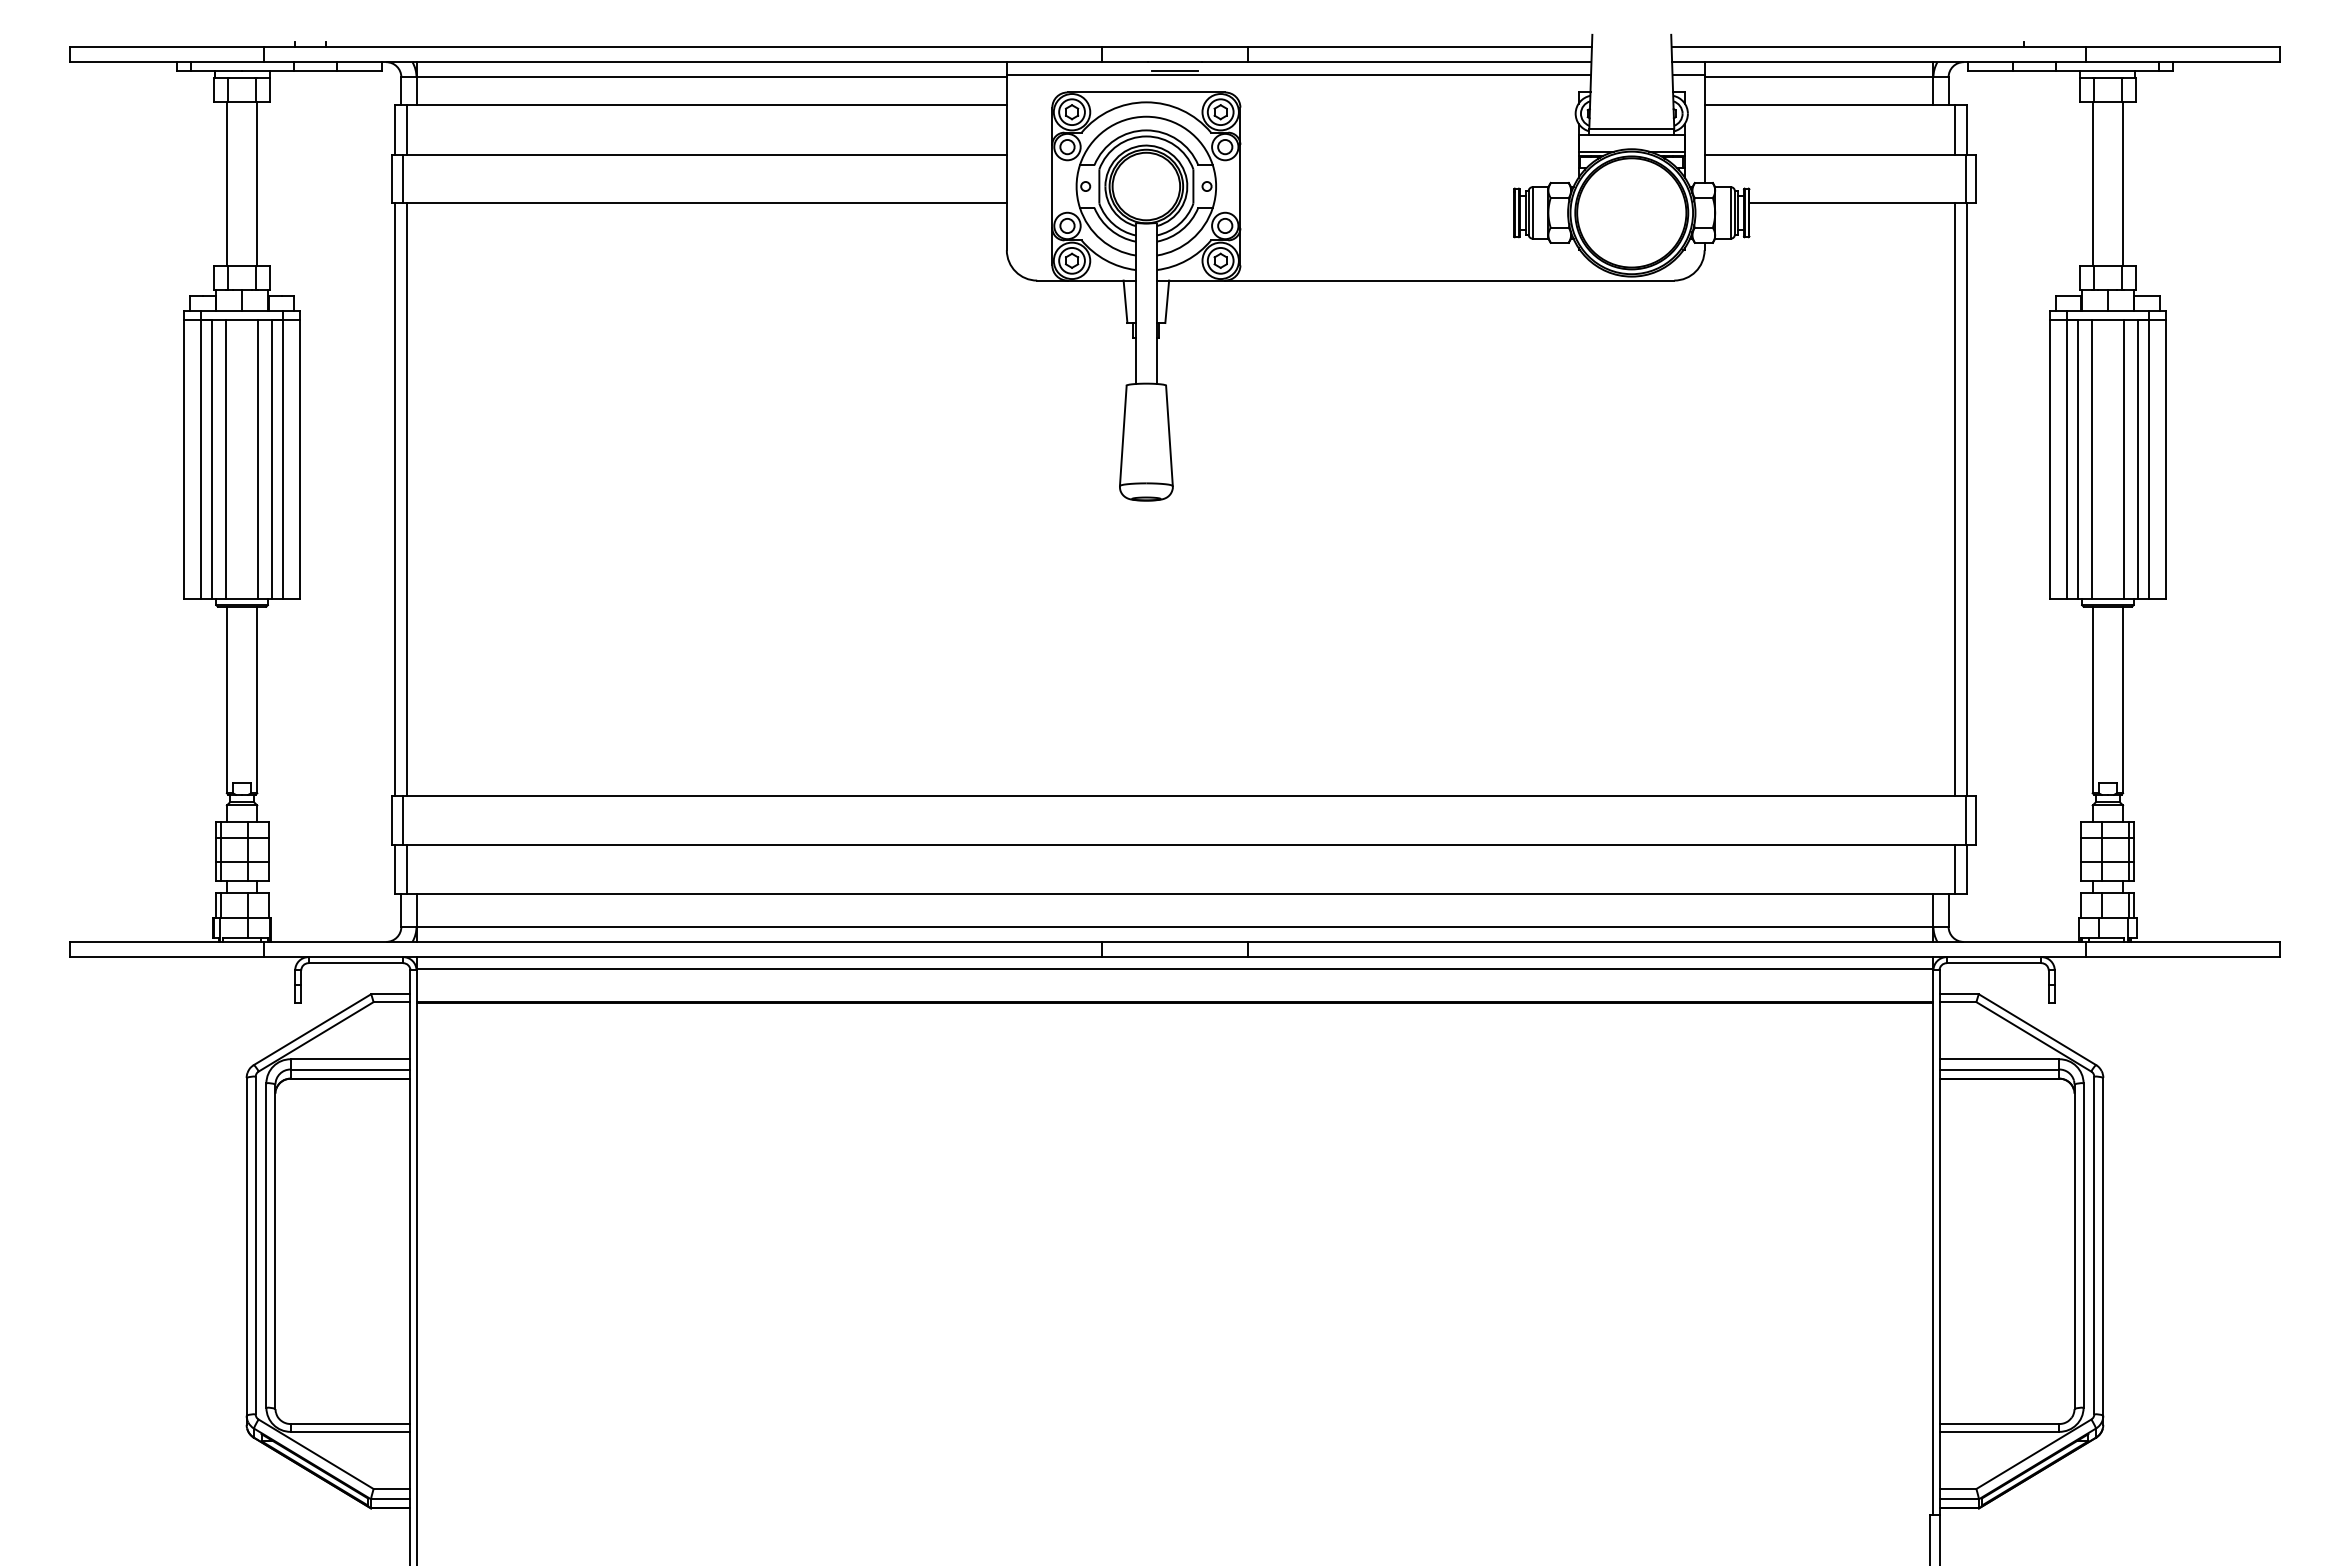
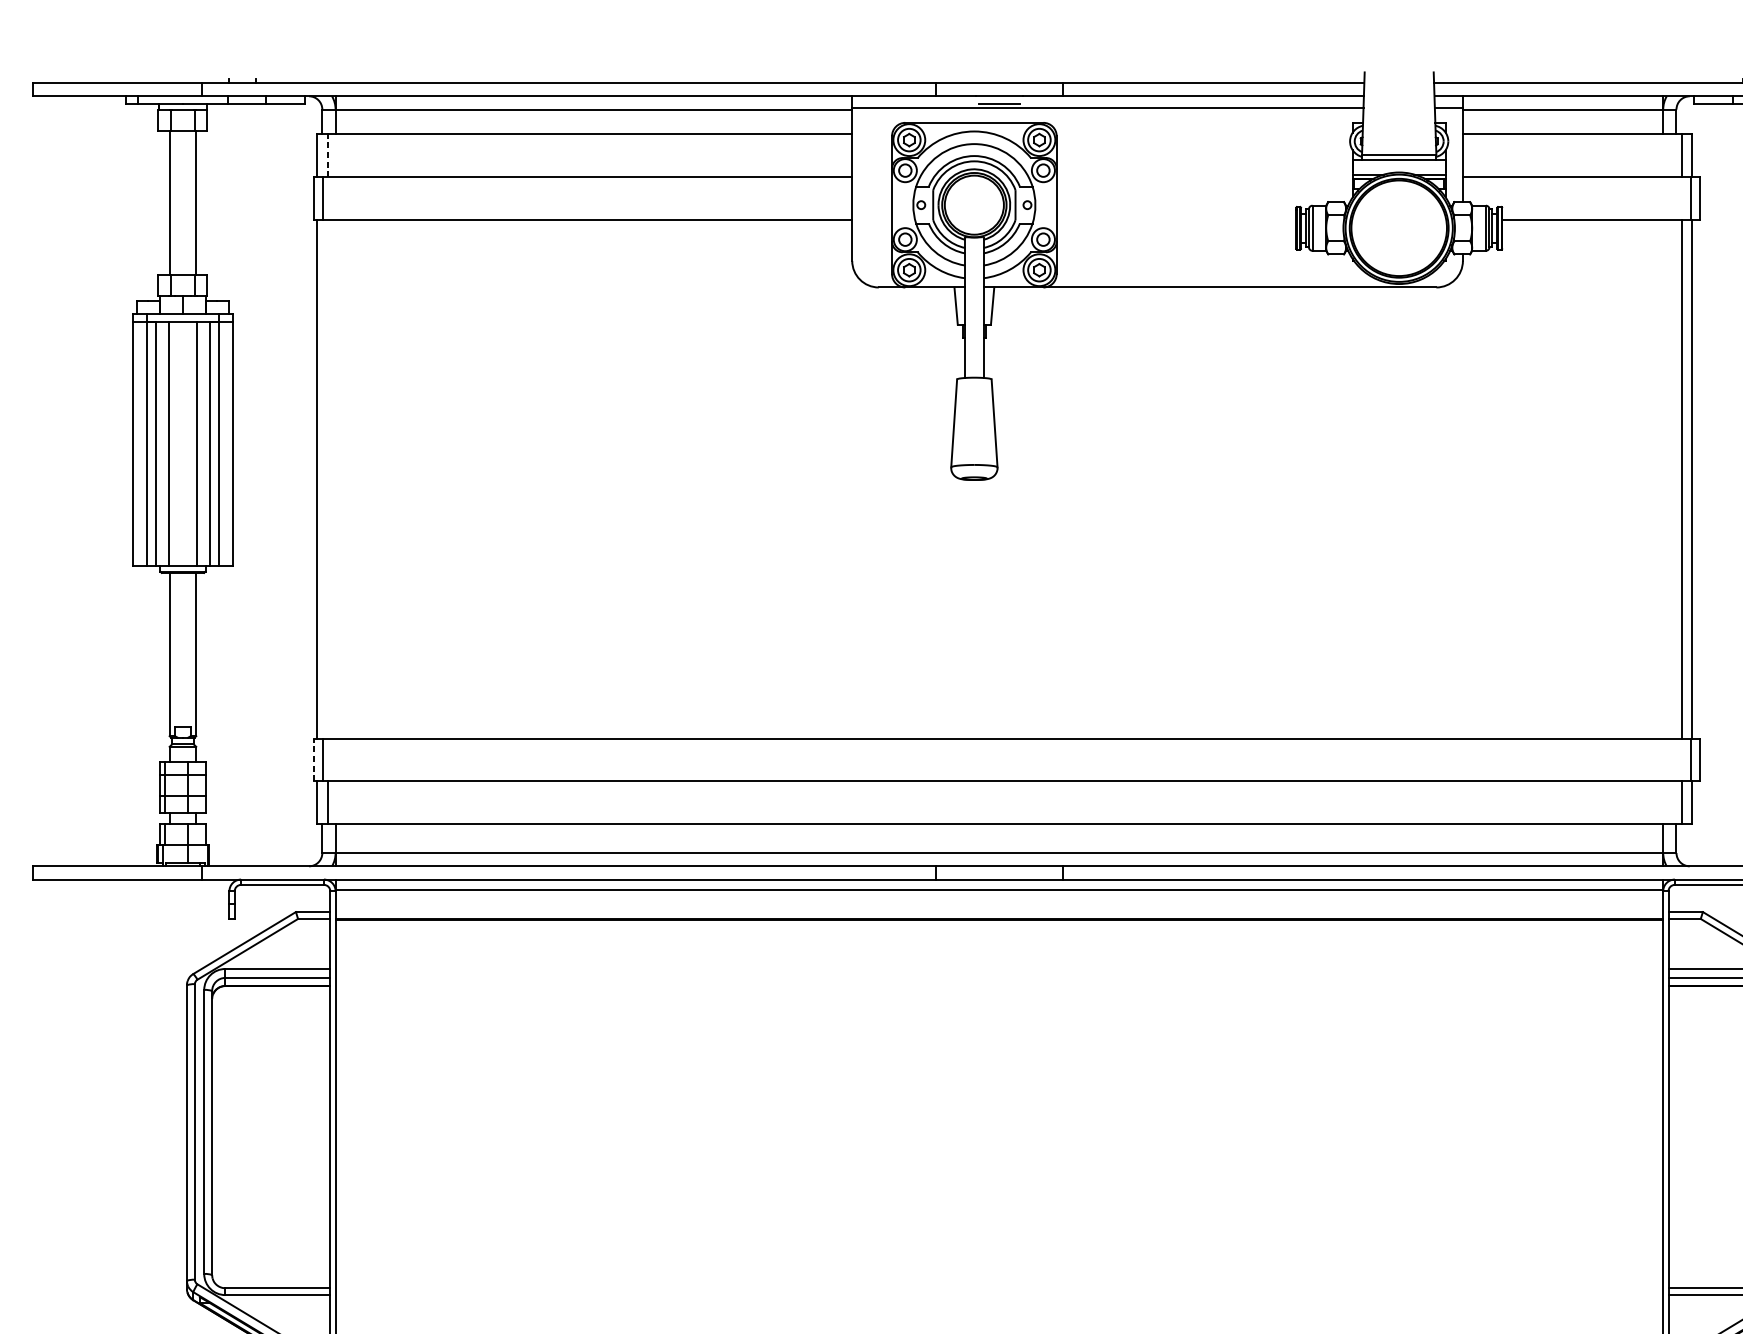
line: (407, 130) -> (327, 156), solid -> dashed
line: (407, 499) -> (327, 479), removed
line: (392, 820) -> (314, 760), solid -> dashed

